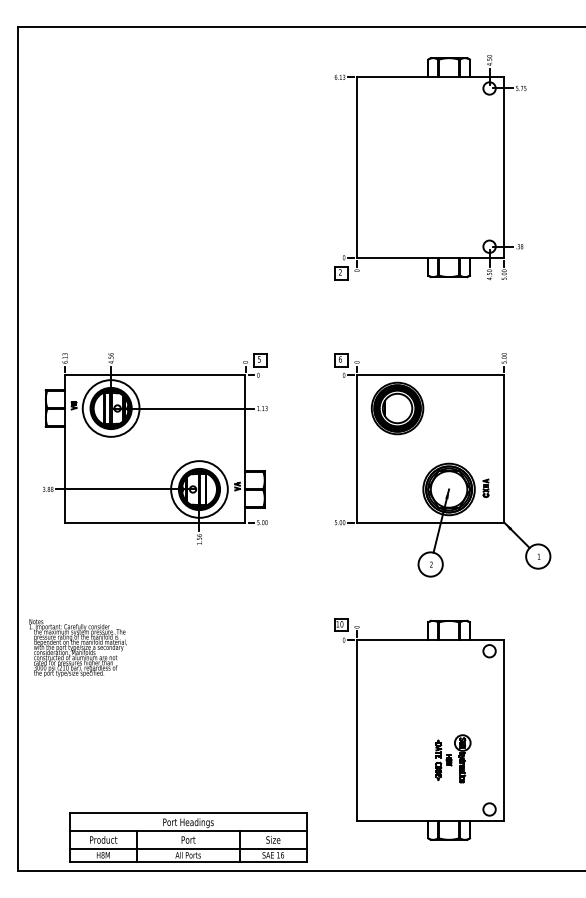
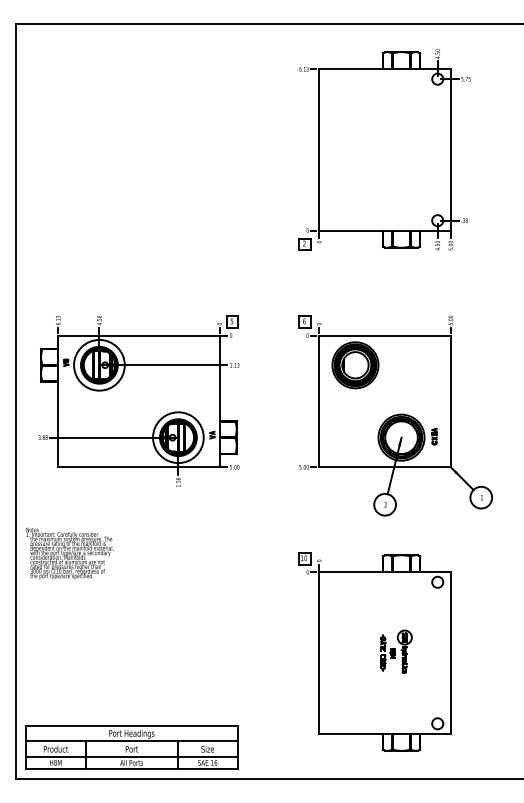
text: (77, 647) -> (69, 553), moved
part: (453, 758) -> (396, 651), moved
part: (188, 837) -> (131, 747), moved

